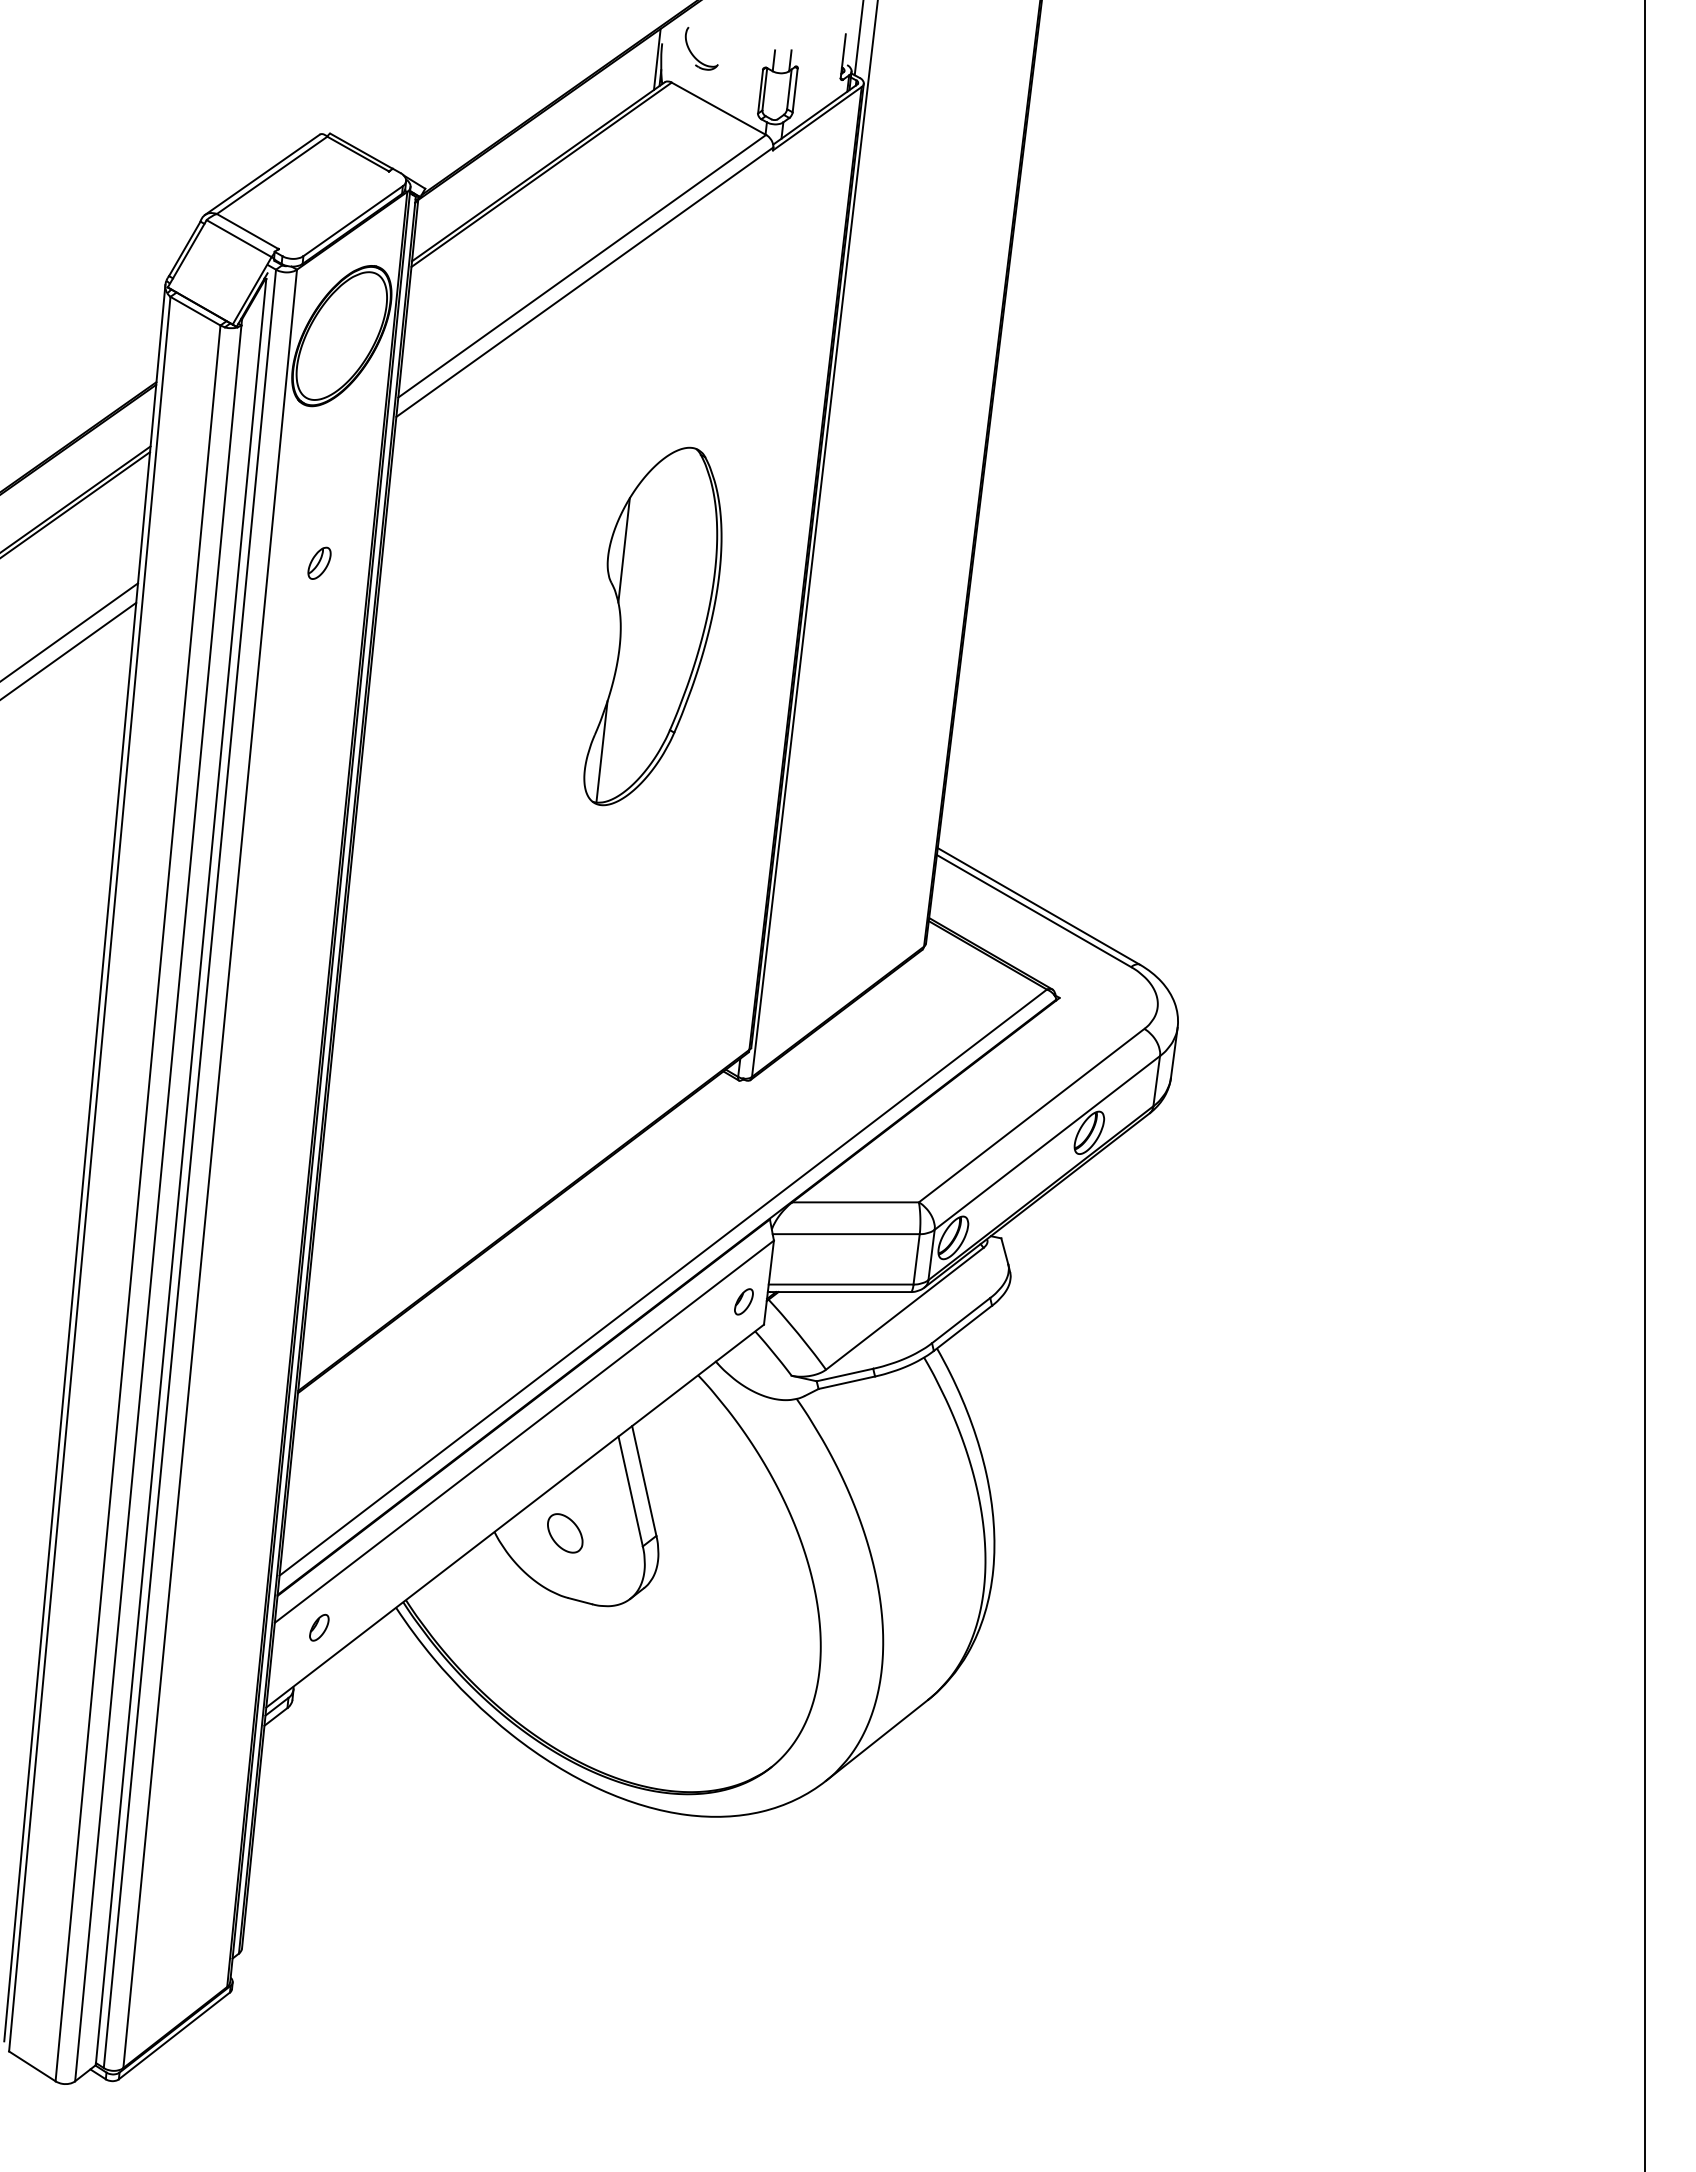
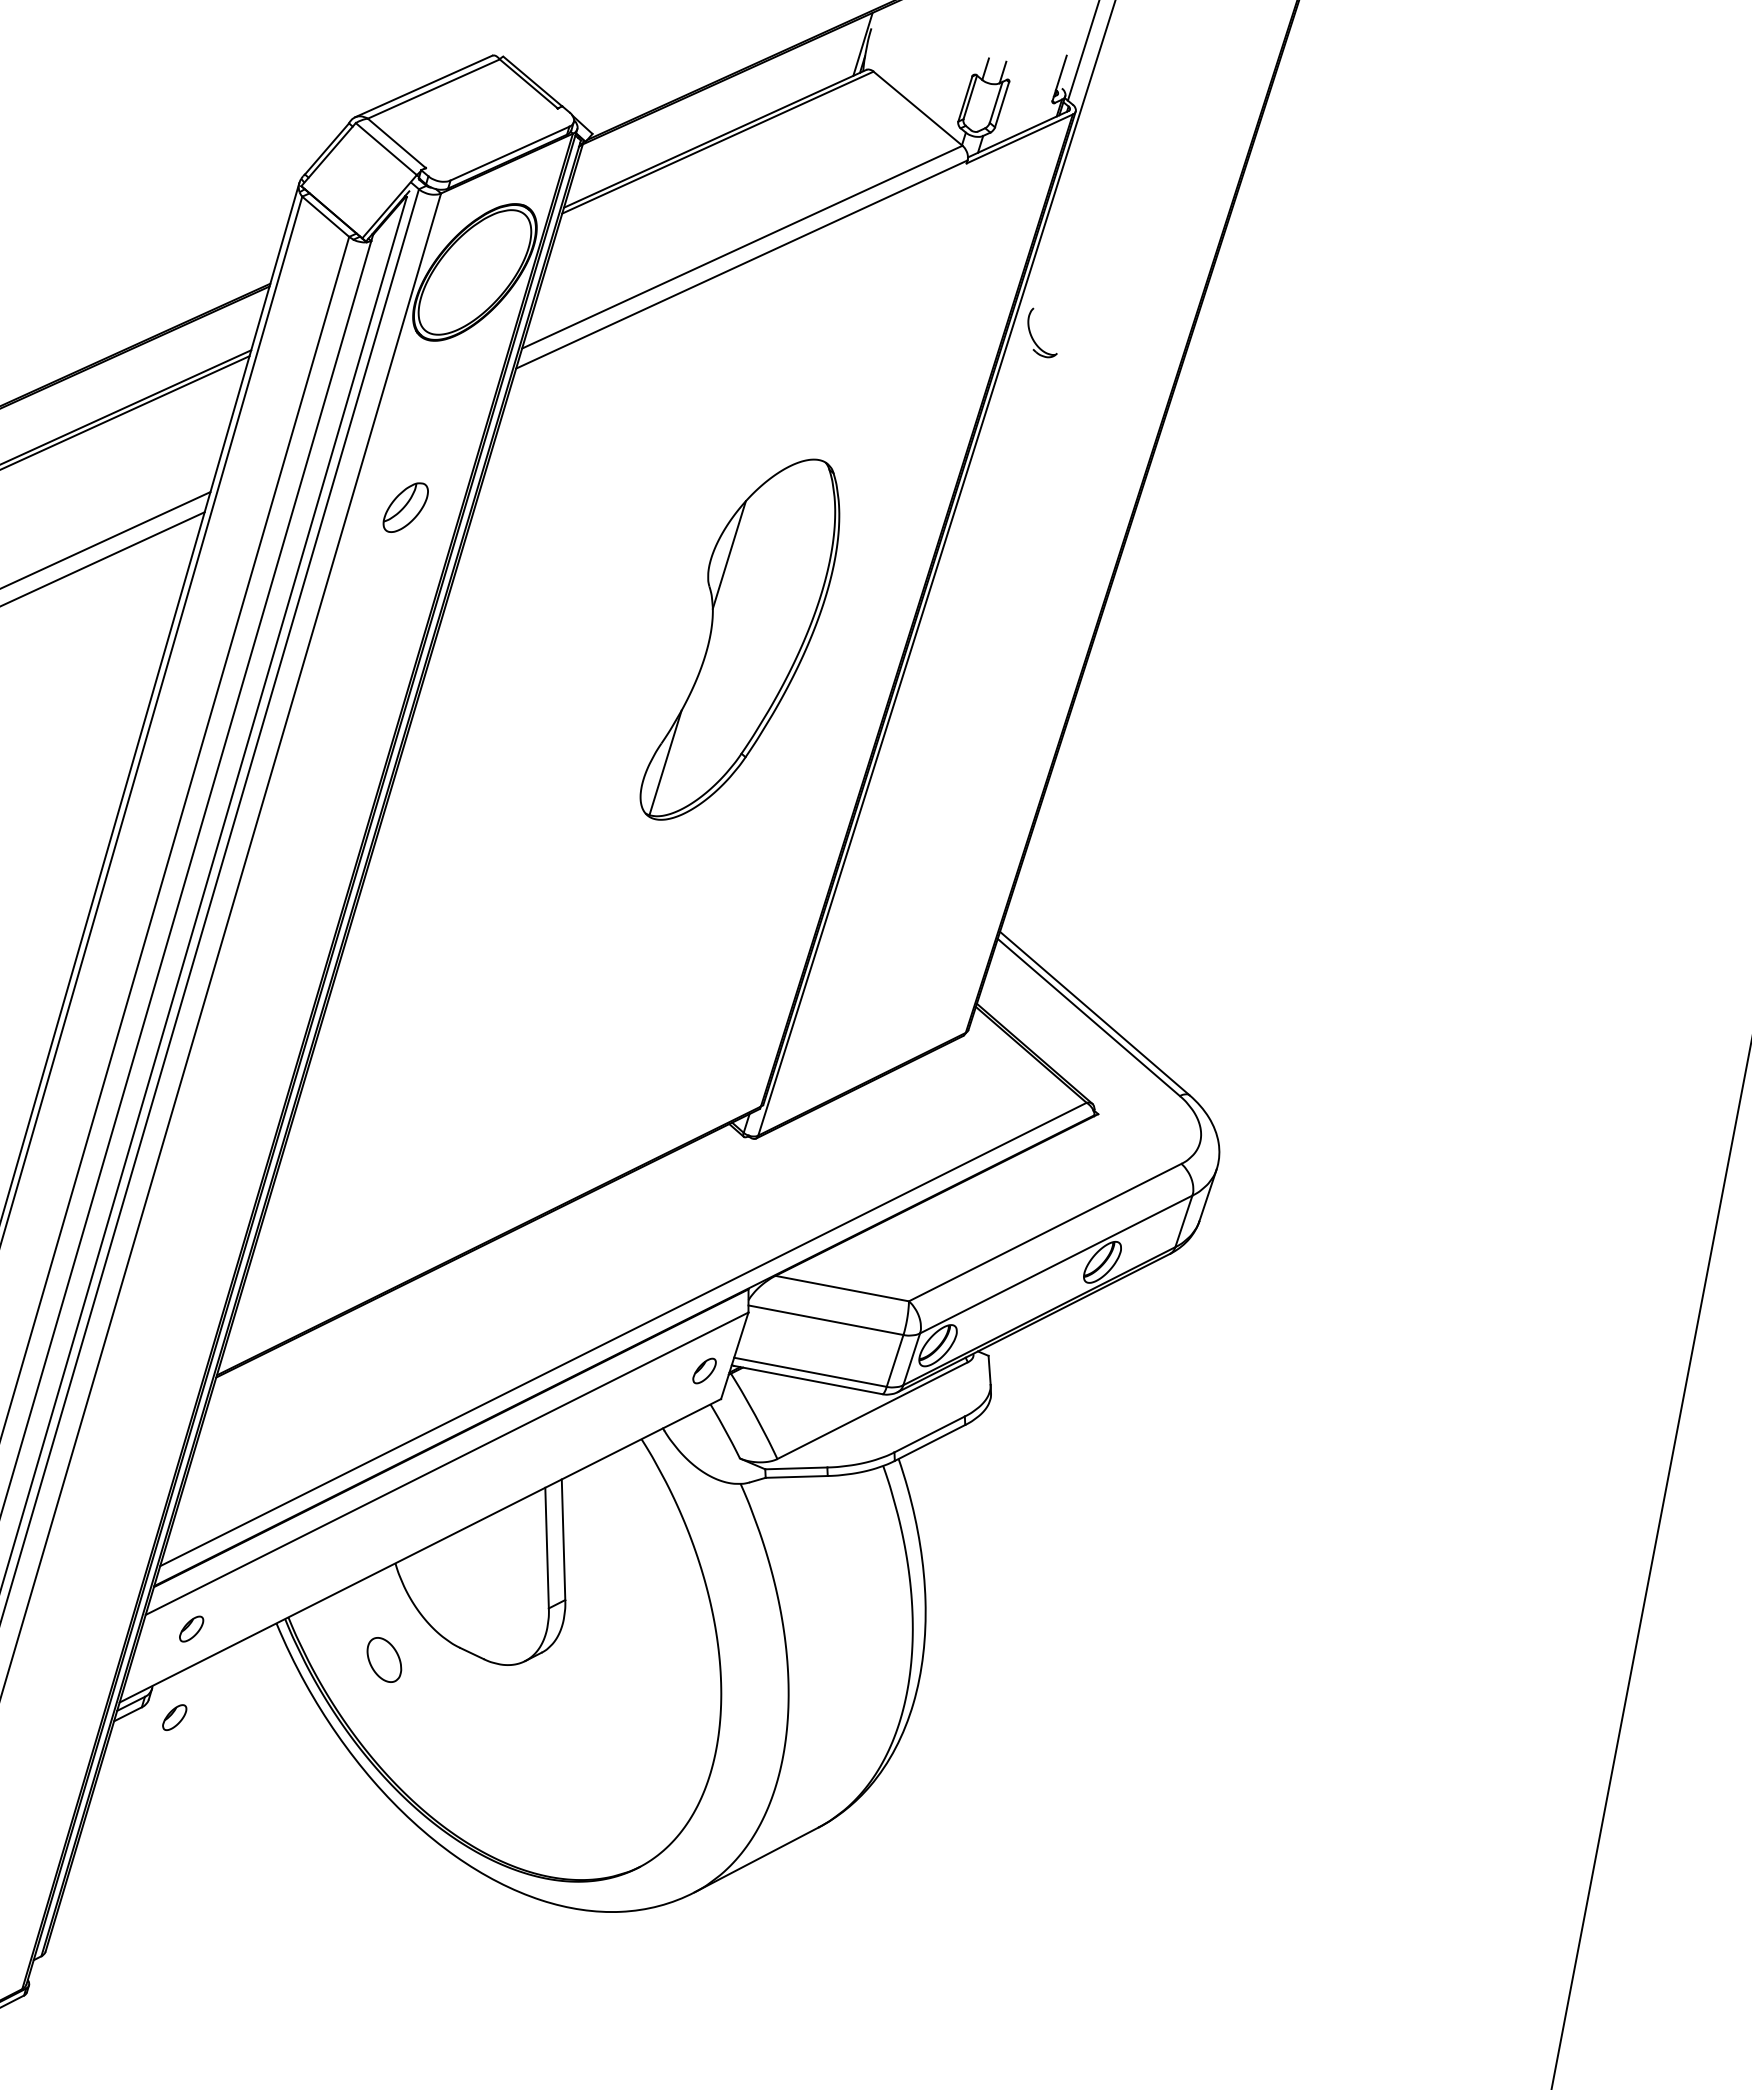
part: (692, 52) -> (1032, 335), moved
part: (319, 562) -> (405, 506), size x1.6
part: (565, 1533) -> (384, 1660), moved
part: (319, 1711) -> (174, 1717), added

